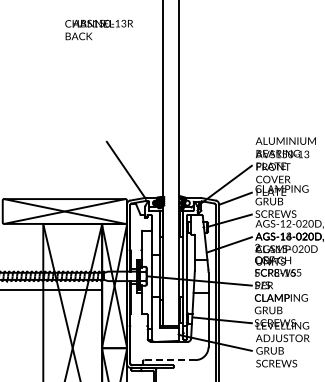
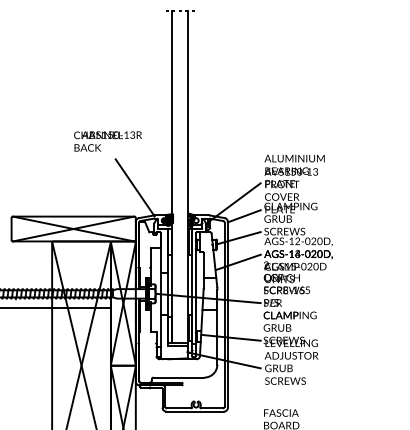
text: (98, 29) -> (107, 141), moved
line: (169, 359) -> (178, 377), dashed -> solid

